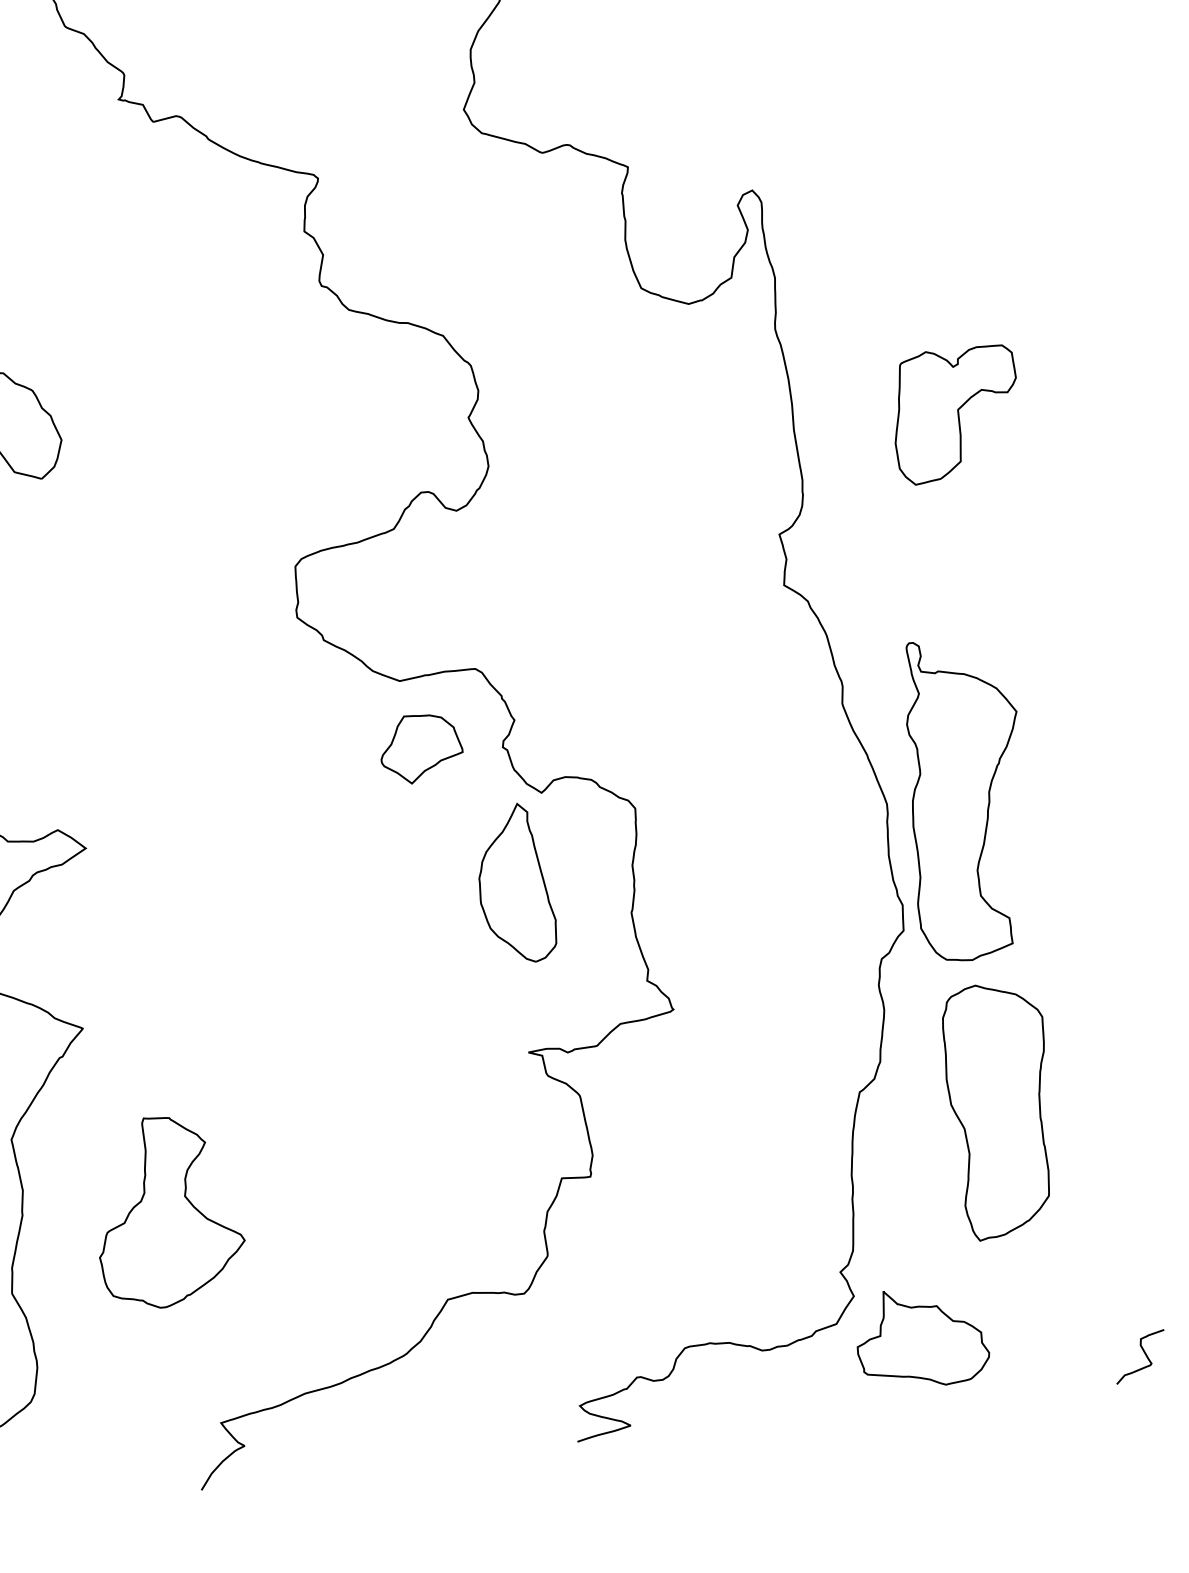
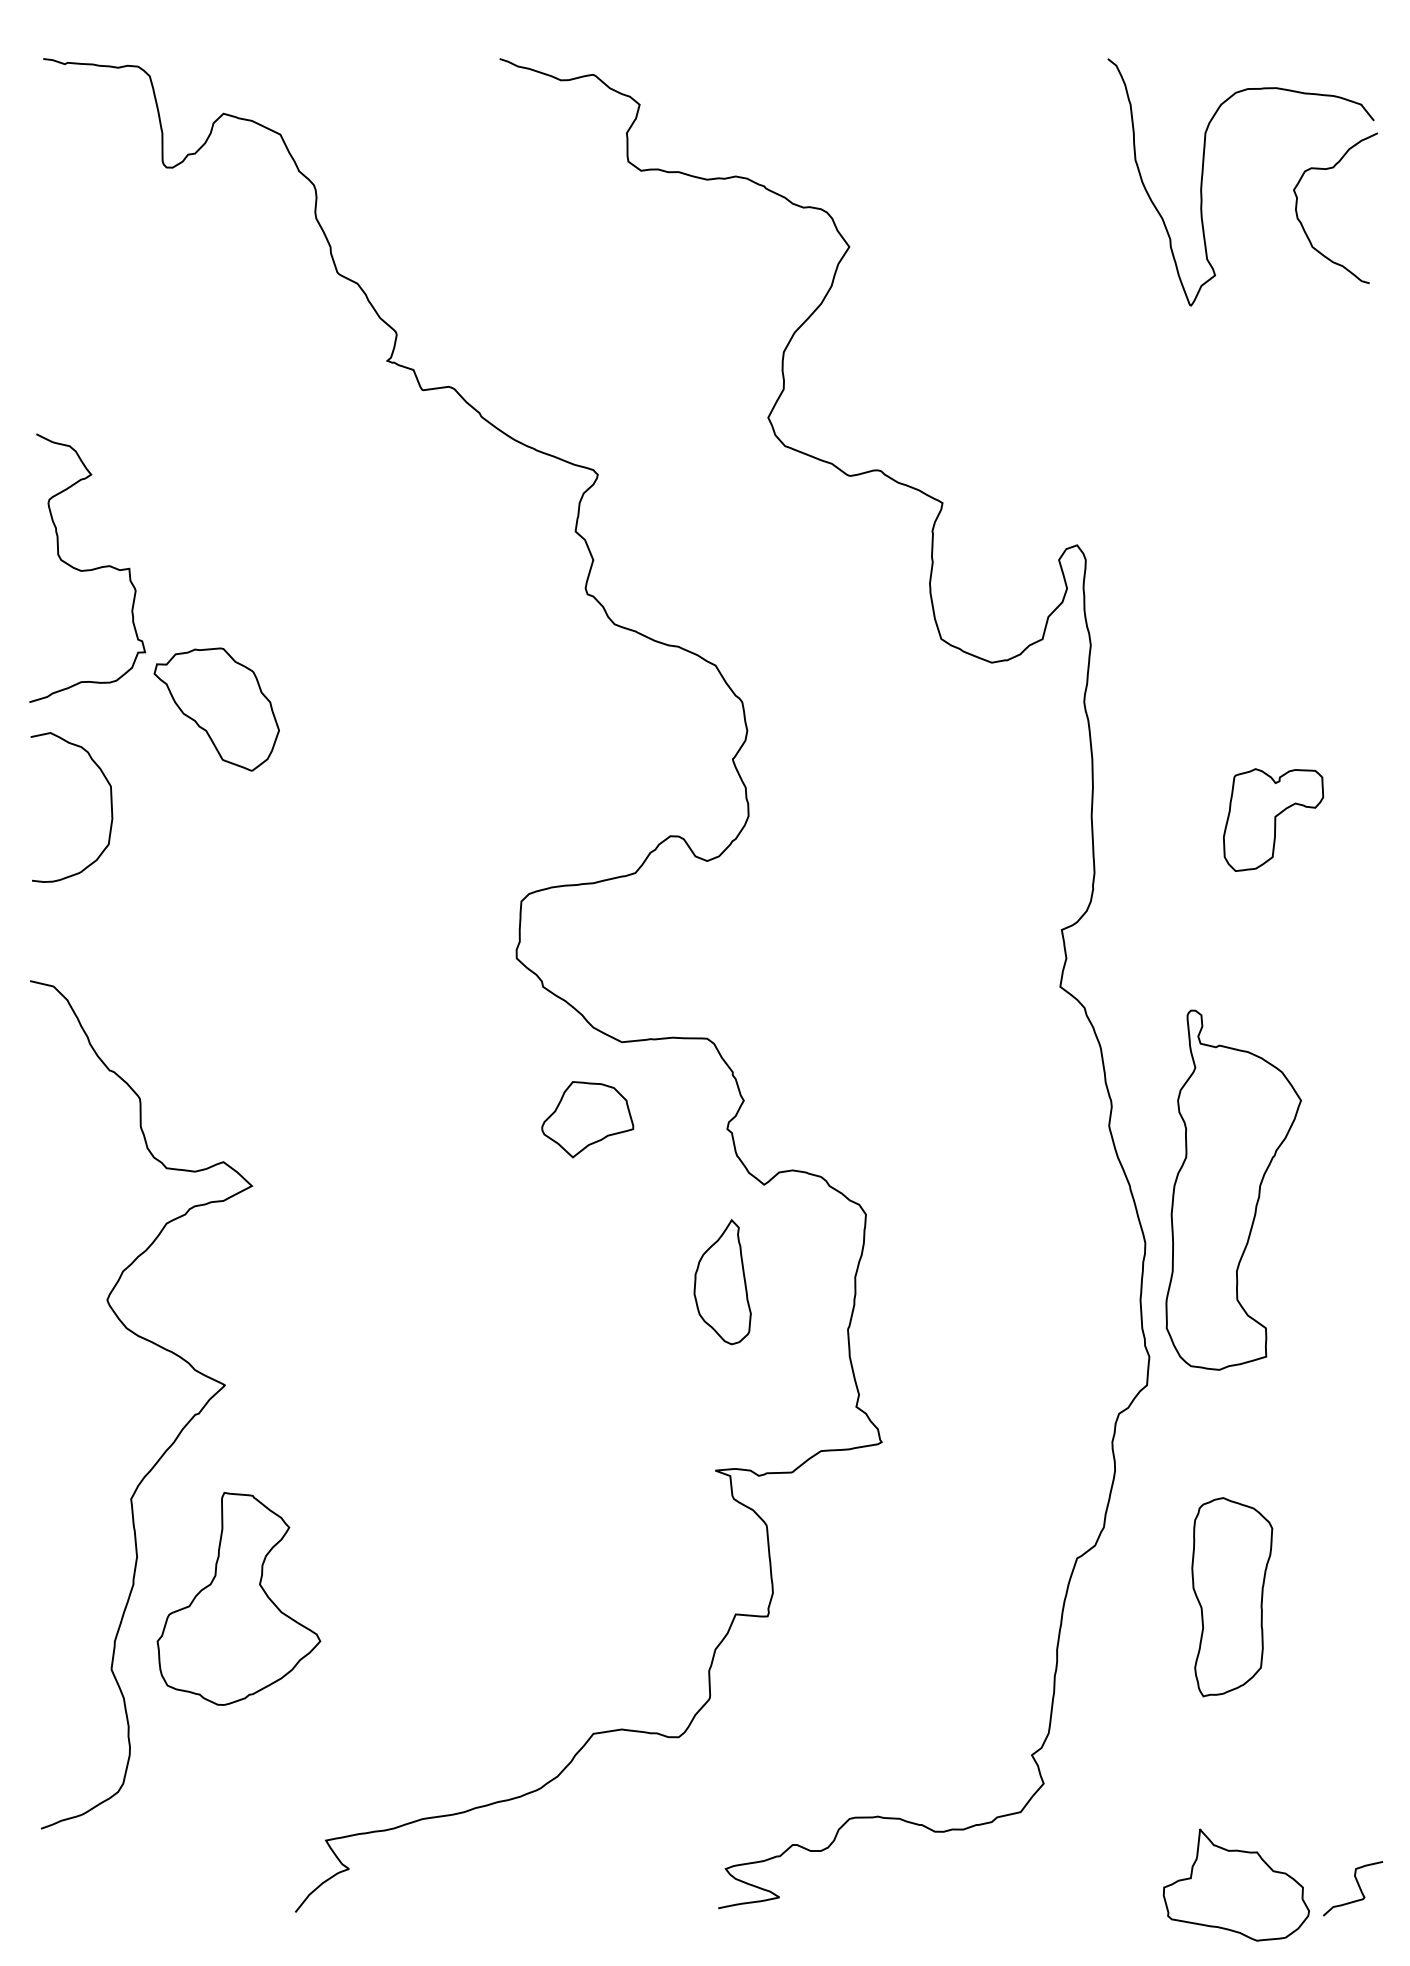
part: (956, 413) -> (1273, 819), size x0.7
part: (420, 748) -> (587, 1119), moved
part: (965, 798) -> (1233, 1189), moved
part: (514, 883) -> (722, 1281), size x0.7
part: (1002, 1109) -> (1232, 1596), size x0.7
part: (167, 1210) -> (238, 1598), moved
part: (920, 1336) -> (1235, 1884), moved

